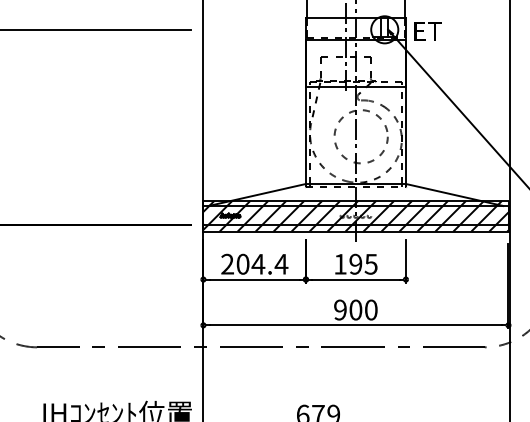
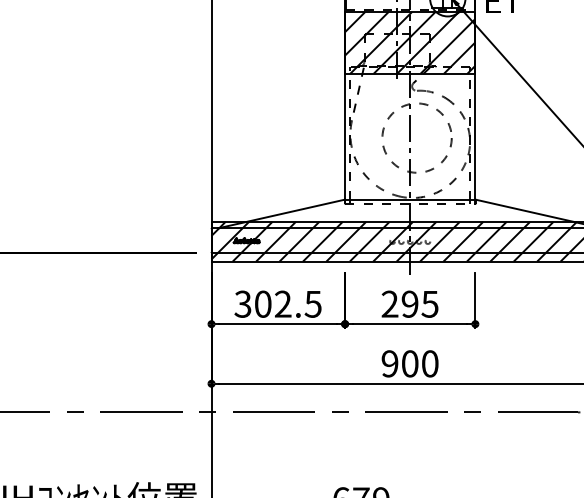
hatch: (355, 63) -> (409, 42), added
text: (254, 263) -> (278, 303), 204.4 -> 302.5
text: (340, 263) -> (390, 303), 195 -> 295

